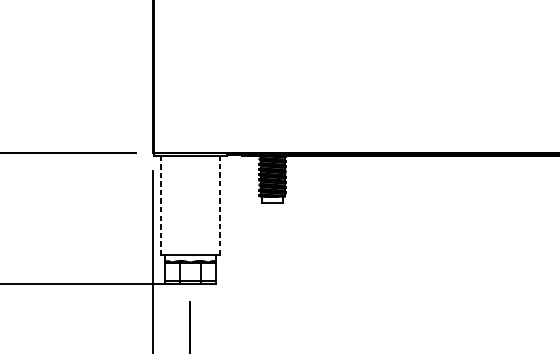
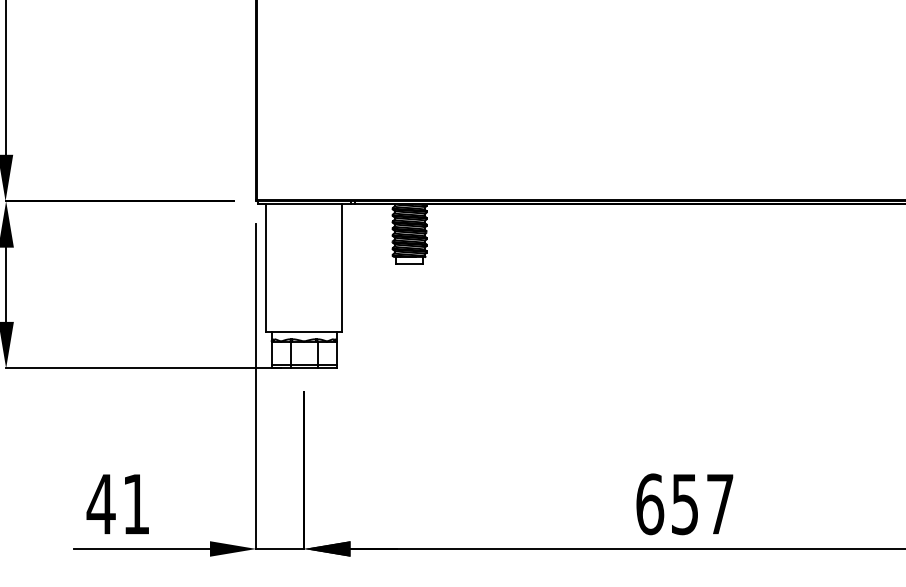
line: (161, 204) -> (266, 267), dashed -> solid
line: (219, 204) -> (341, 267), dashed -> solid

